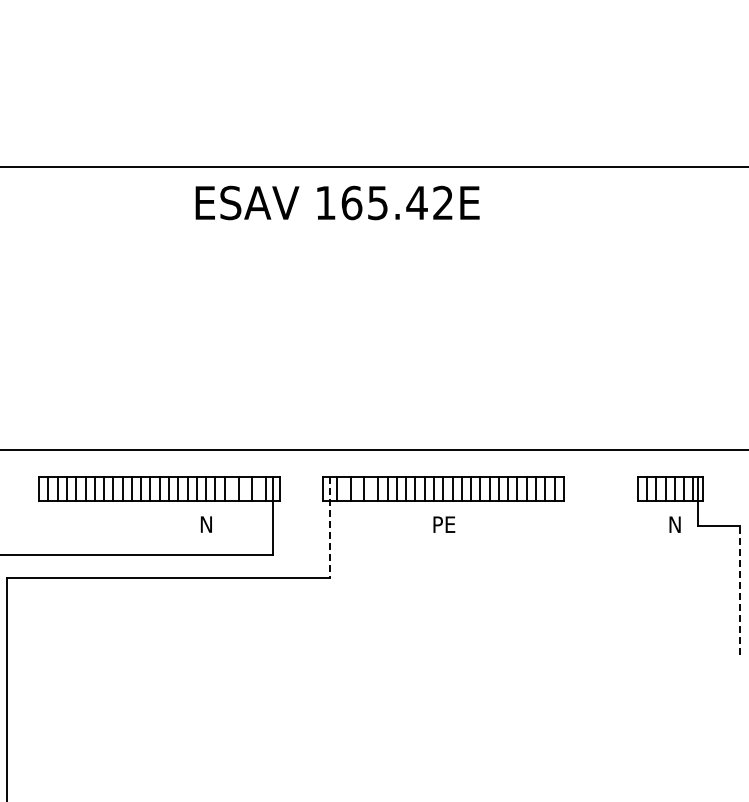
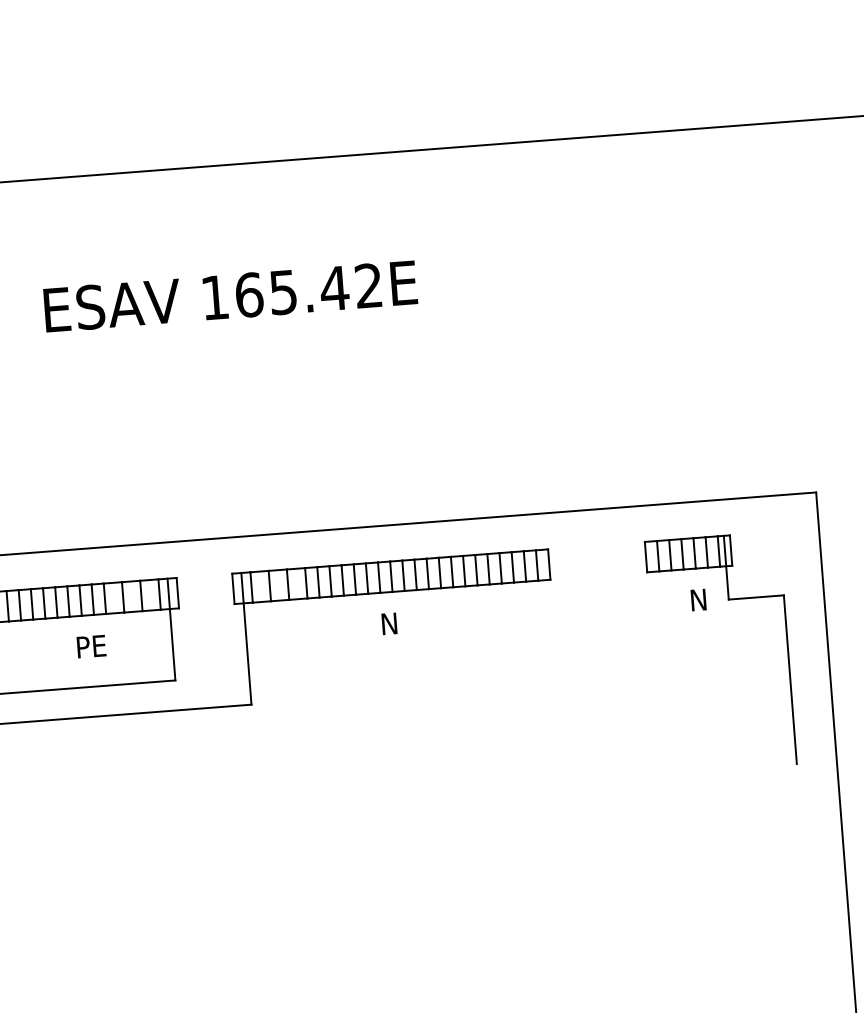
text: (337, 202) -> (230, 295), moved
text: (212, 524) -> (92, 646), N -> PE
text: (445, 524) -> (397, 622), PE -> N
line: (329, 528) -> (246, 639), dashed -> solid
line: (740, 589) -> (790, 678), dashed -> solid

